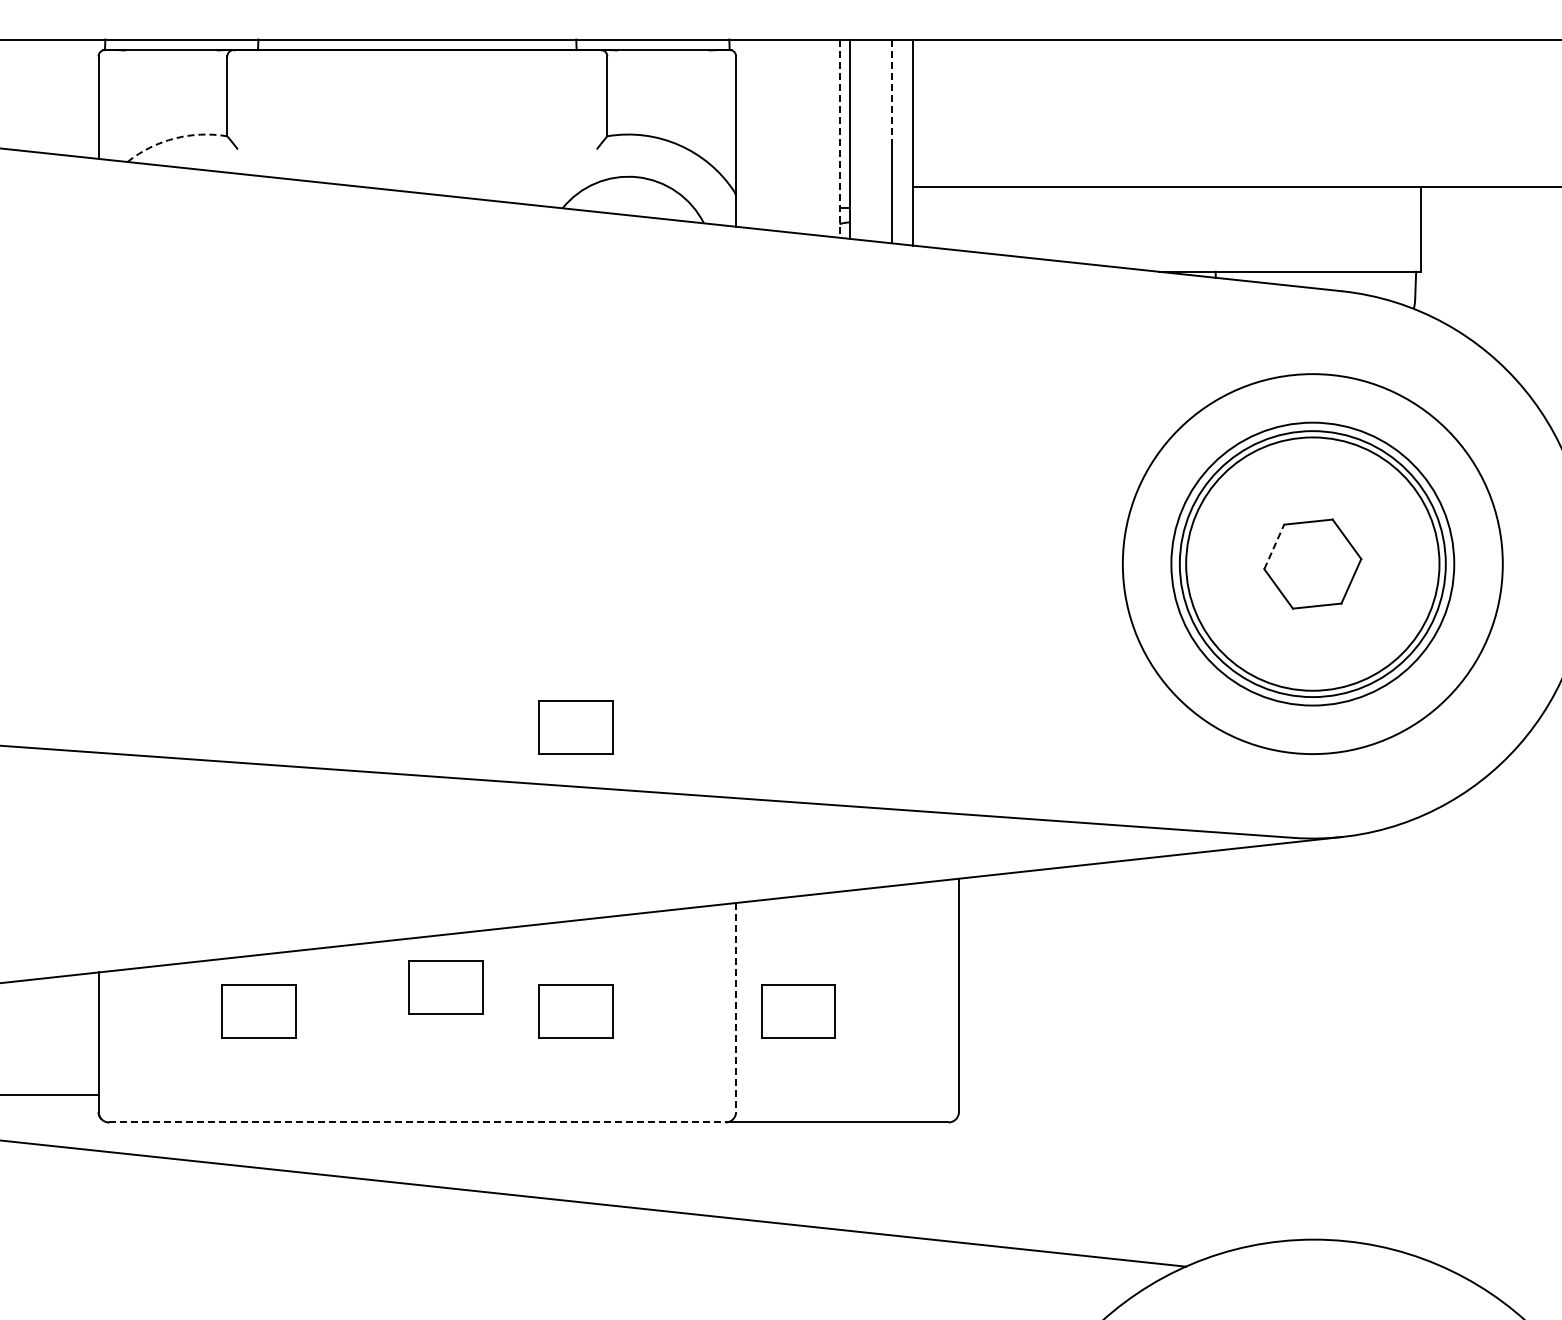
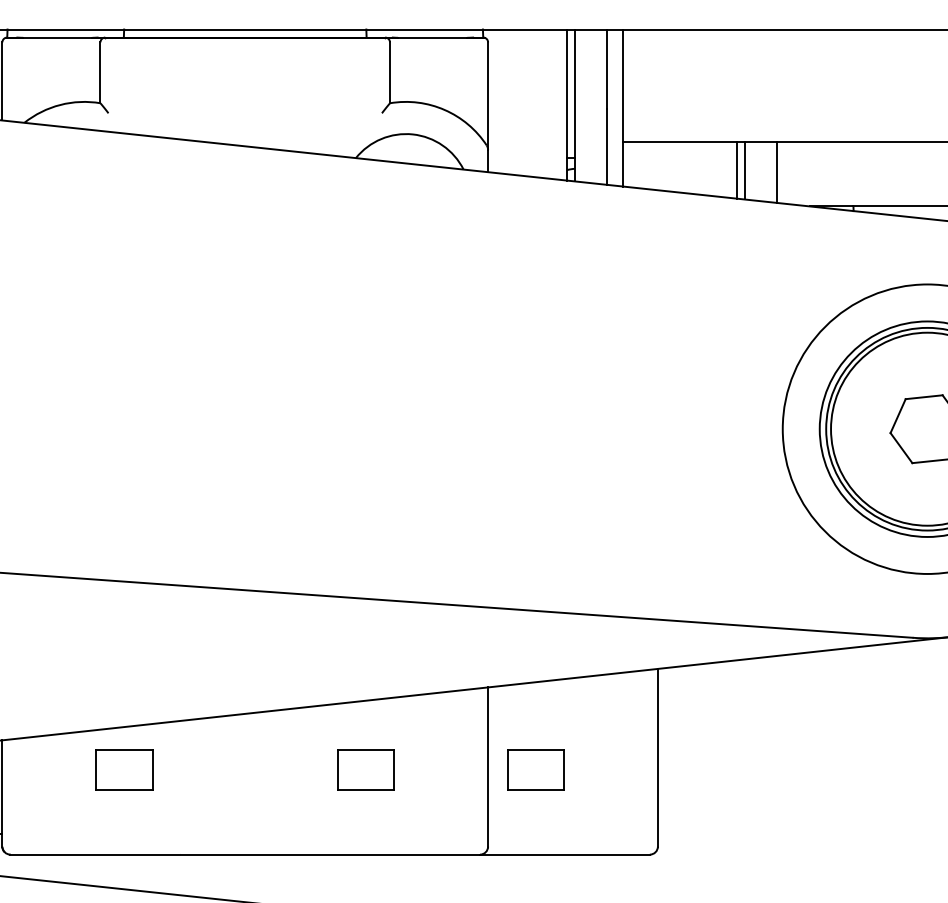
line: (892, 92) -> (607, 69), dashed -> solid
arc: (174, 138) -> (60, 104), dashed -> solid
line: (839, 139) -> (566, 105), dashed -> solid
line: (1062, 224) -> (736, 170), added
line: (1072, 224) -> (744, 170), added
line: (1115, 227) -> (777, 172), added
line: (1274, 546) -> (898, 415), dashed -> solid
part: (575, 727) -> (365, 553), removed
part: (445, 987) -> (266, 751), removed
line: (736, 1007) -> (488, 767), dashed -> solid
line: (417, 1122) -> (245, 854), dashed -> solid

